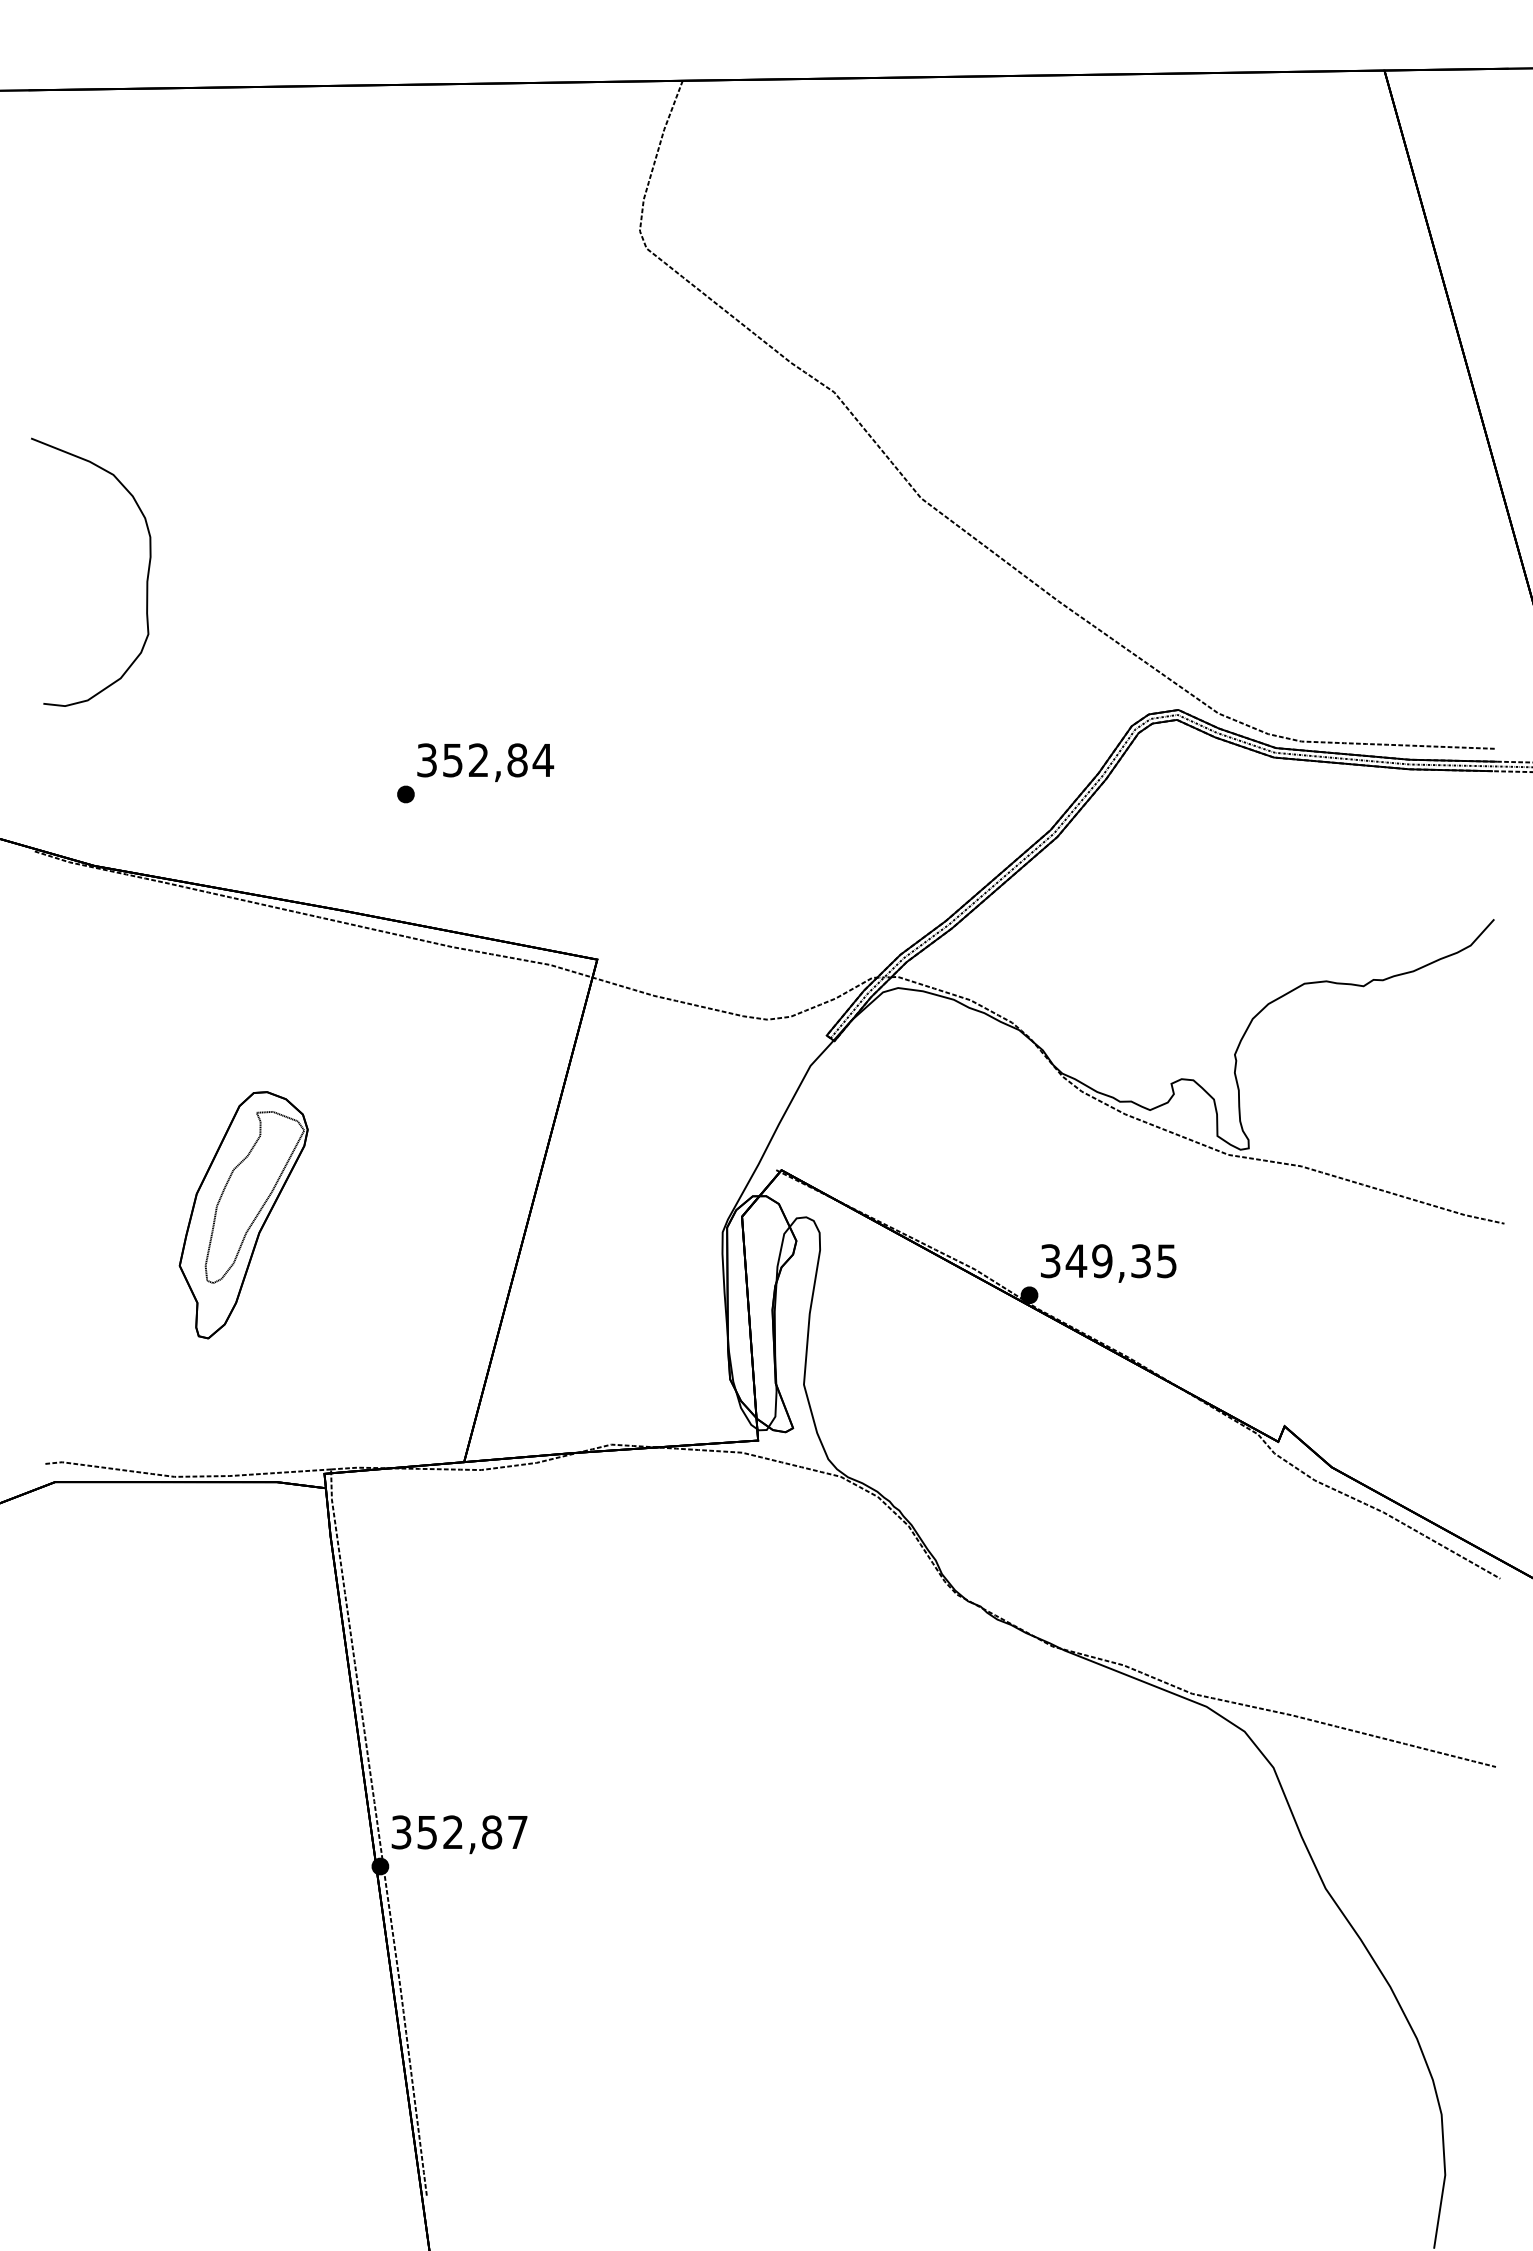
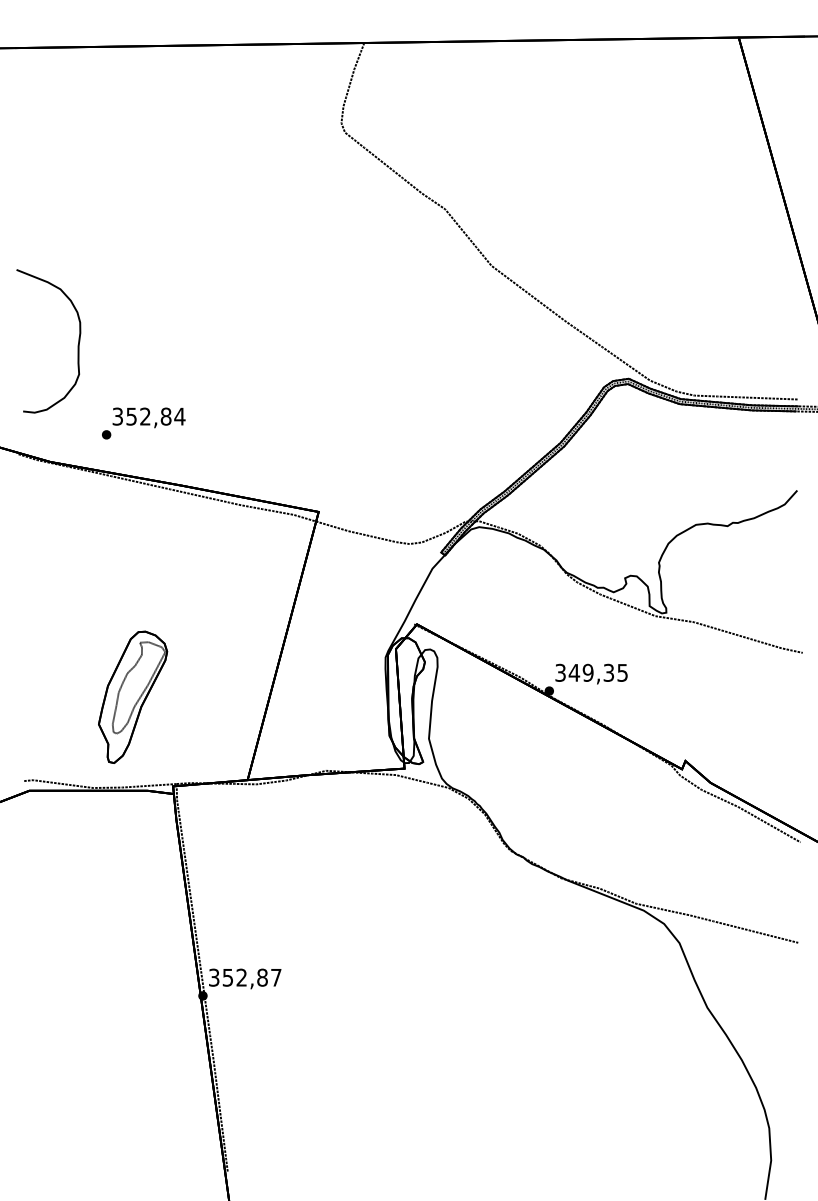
part: (145, 580) -> (77, 345), moved
text: (475, 773) -> (143, 423), moved
part: (244, 1213) -> (133, 696), moved

